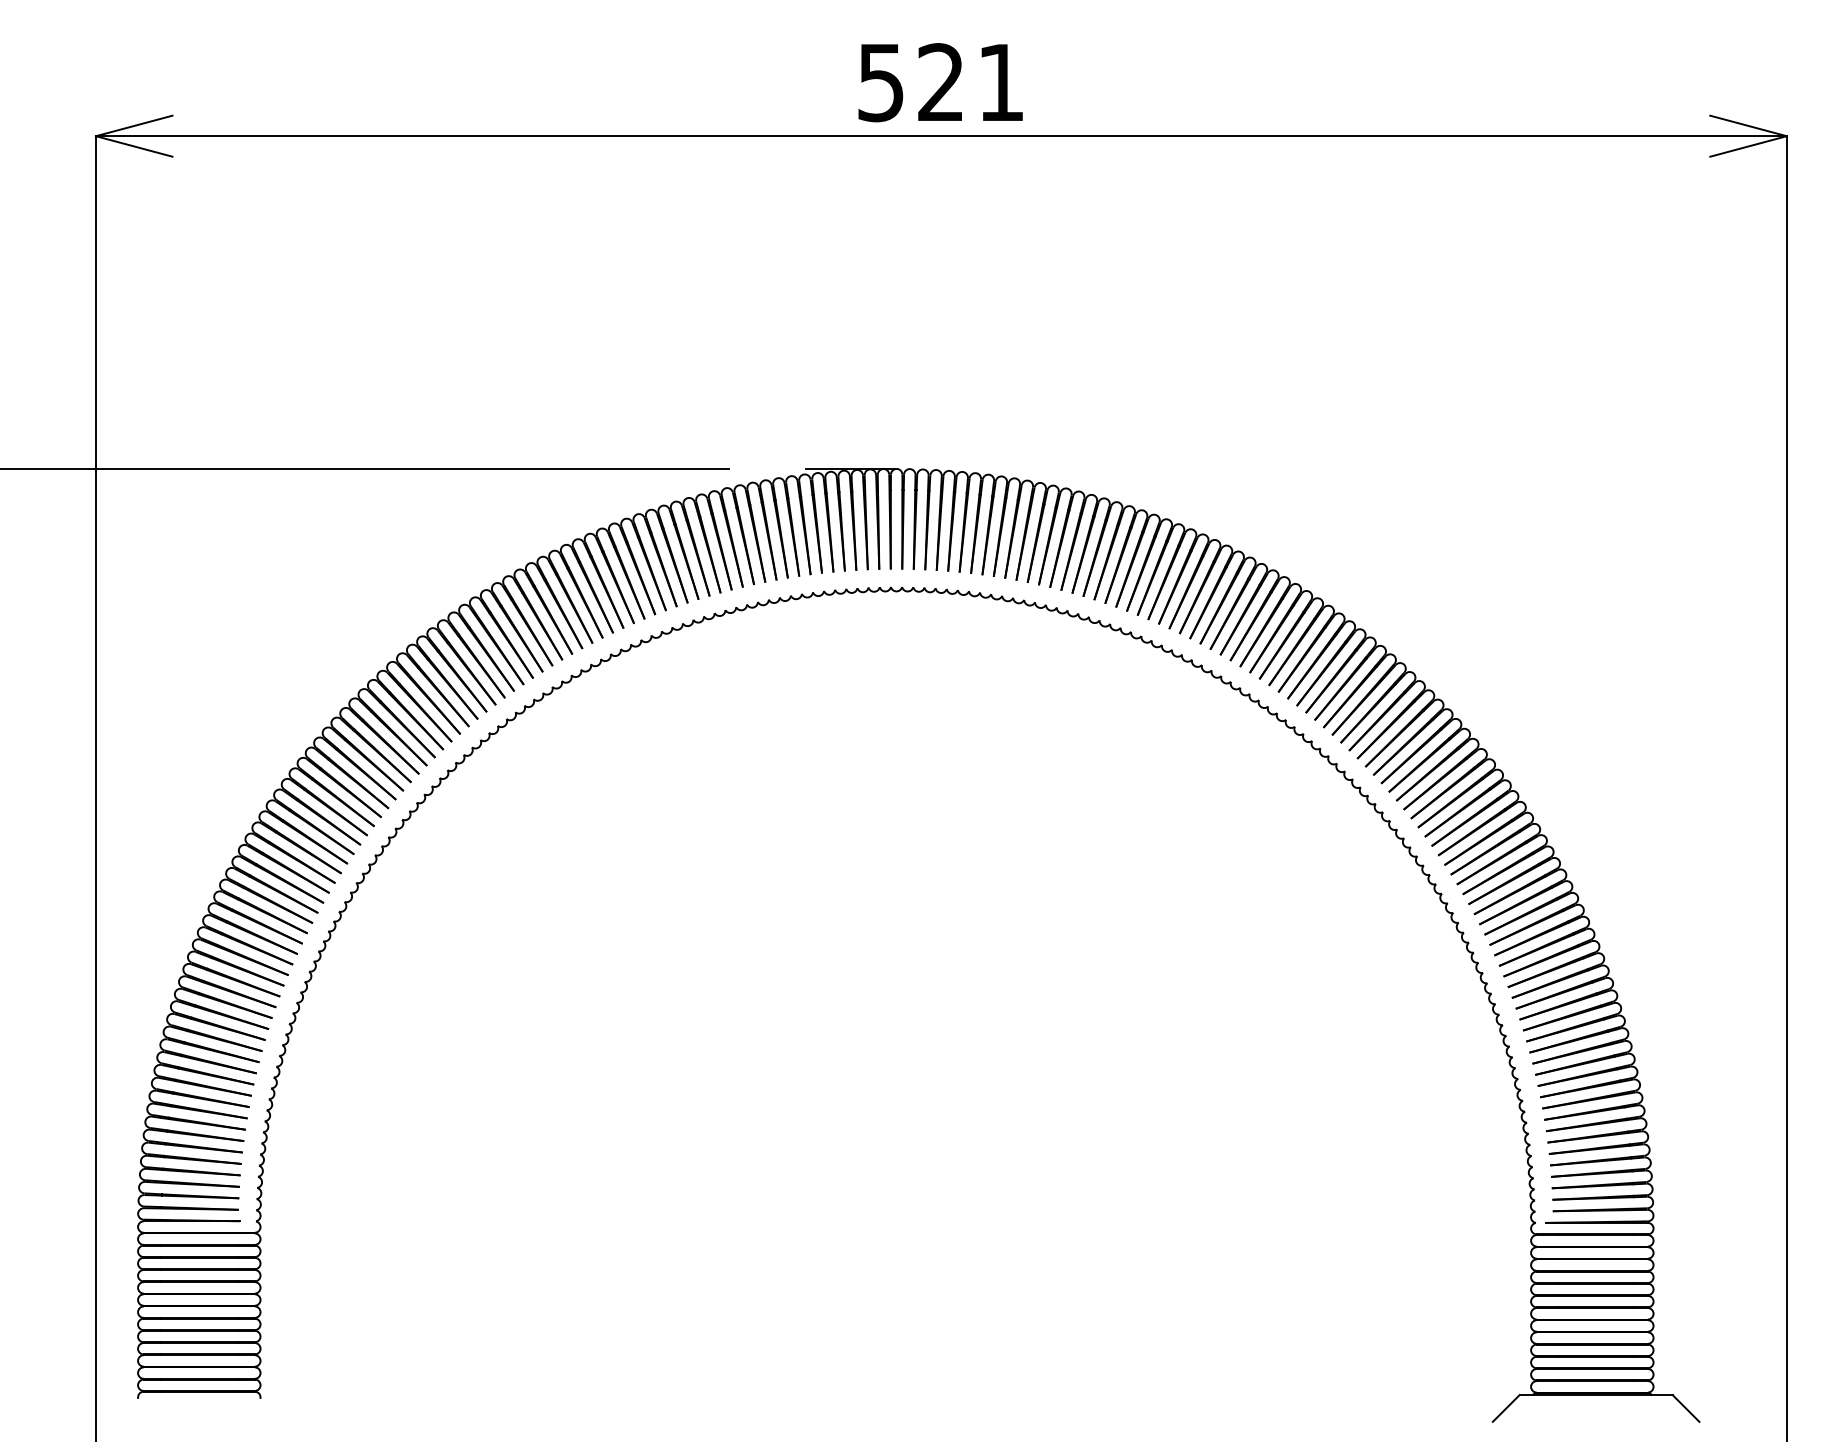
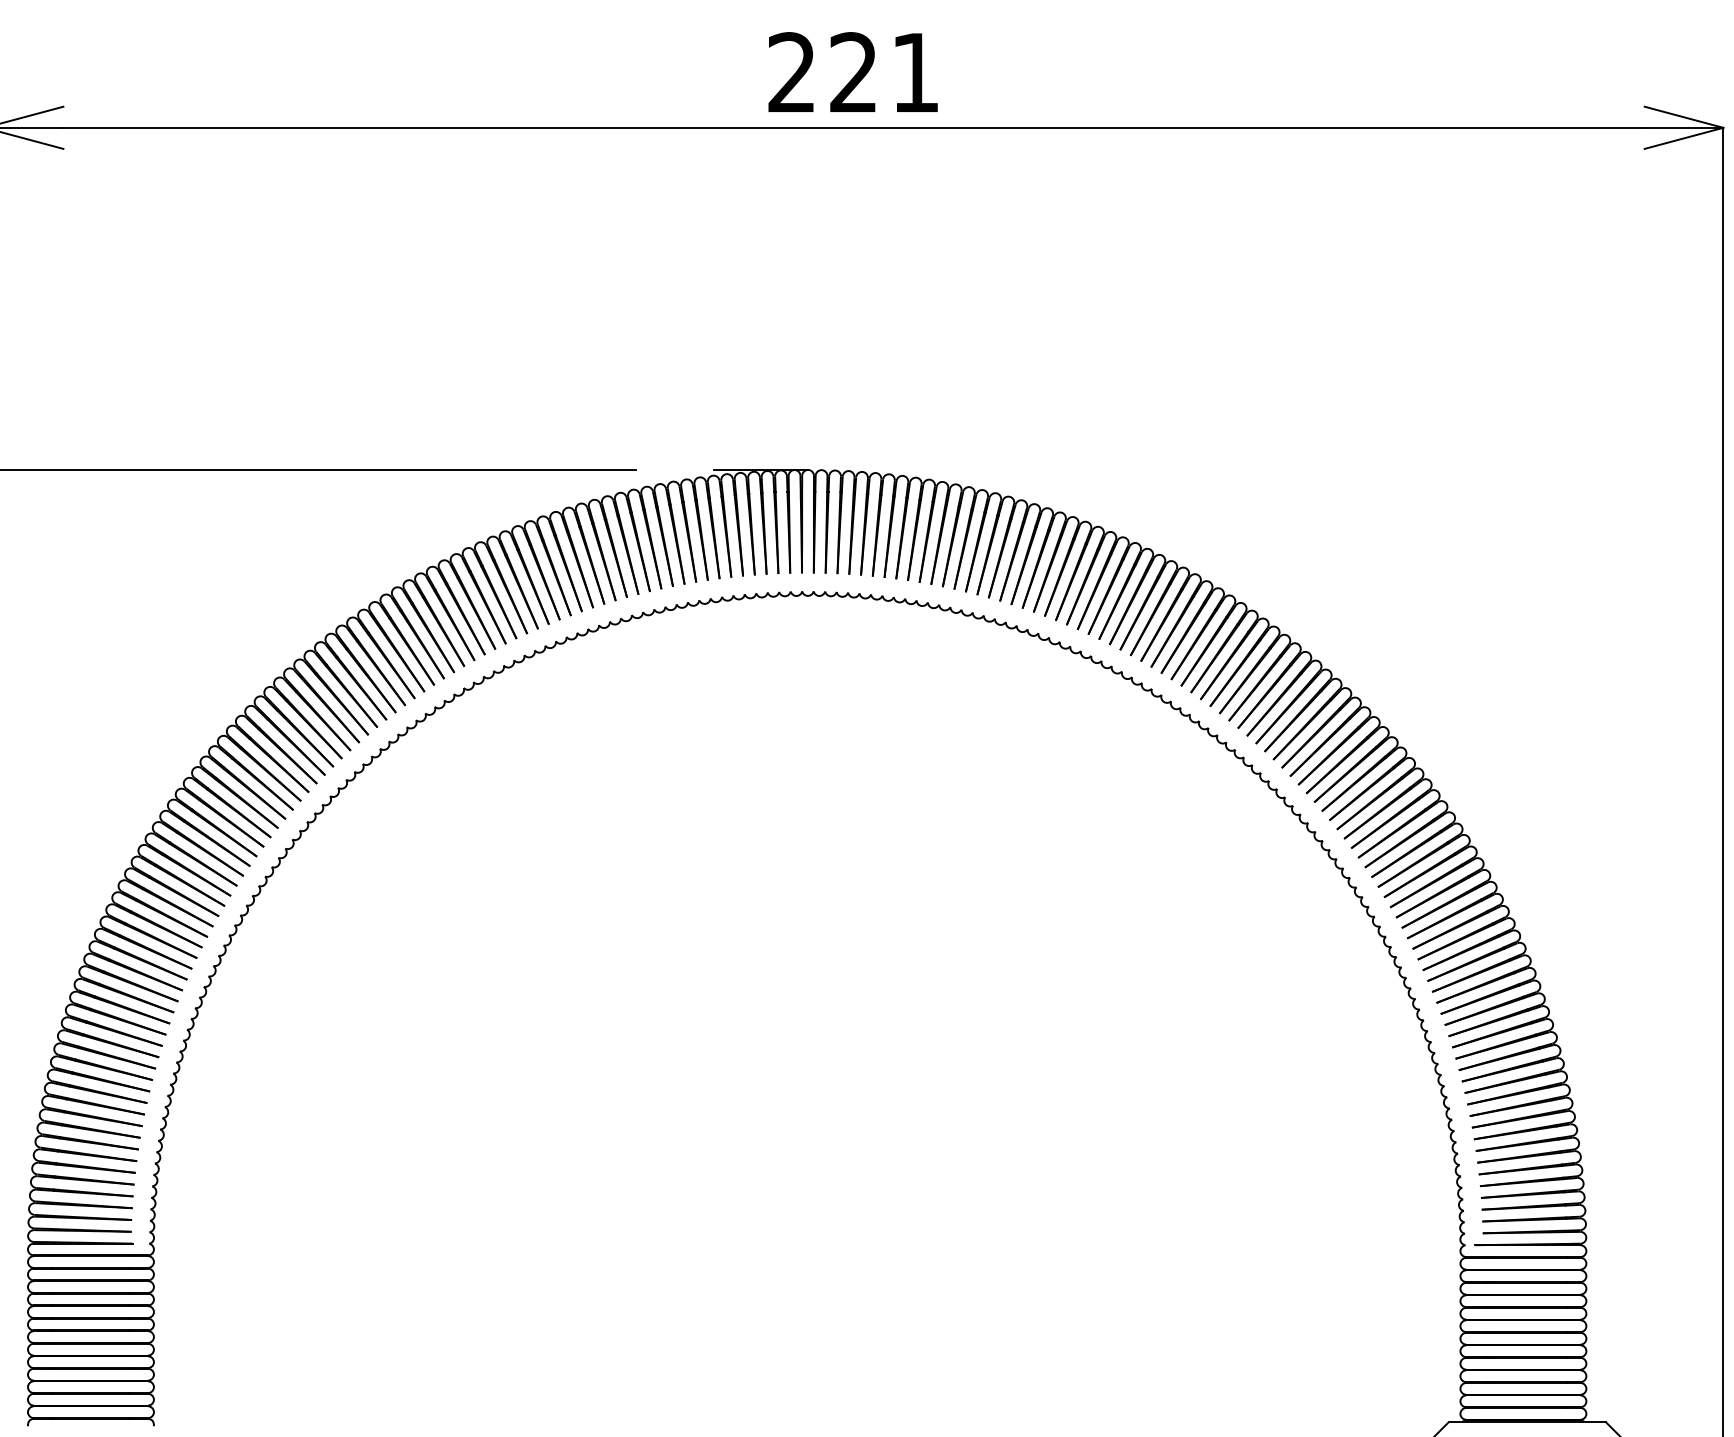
text: (880, 82) -> (791, 72), 521 -> 221

